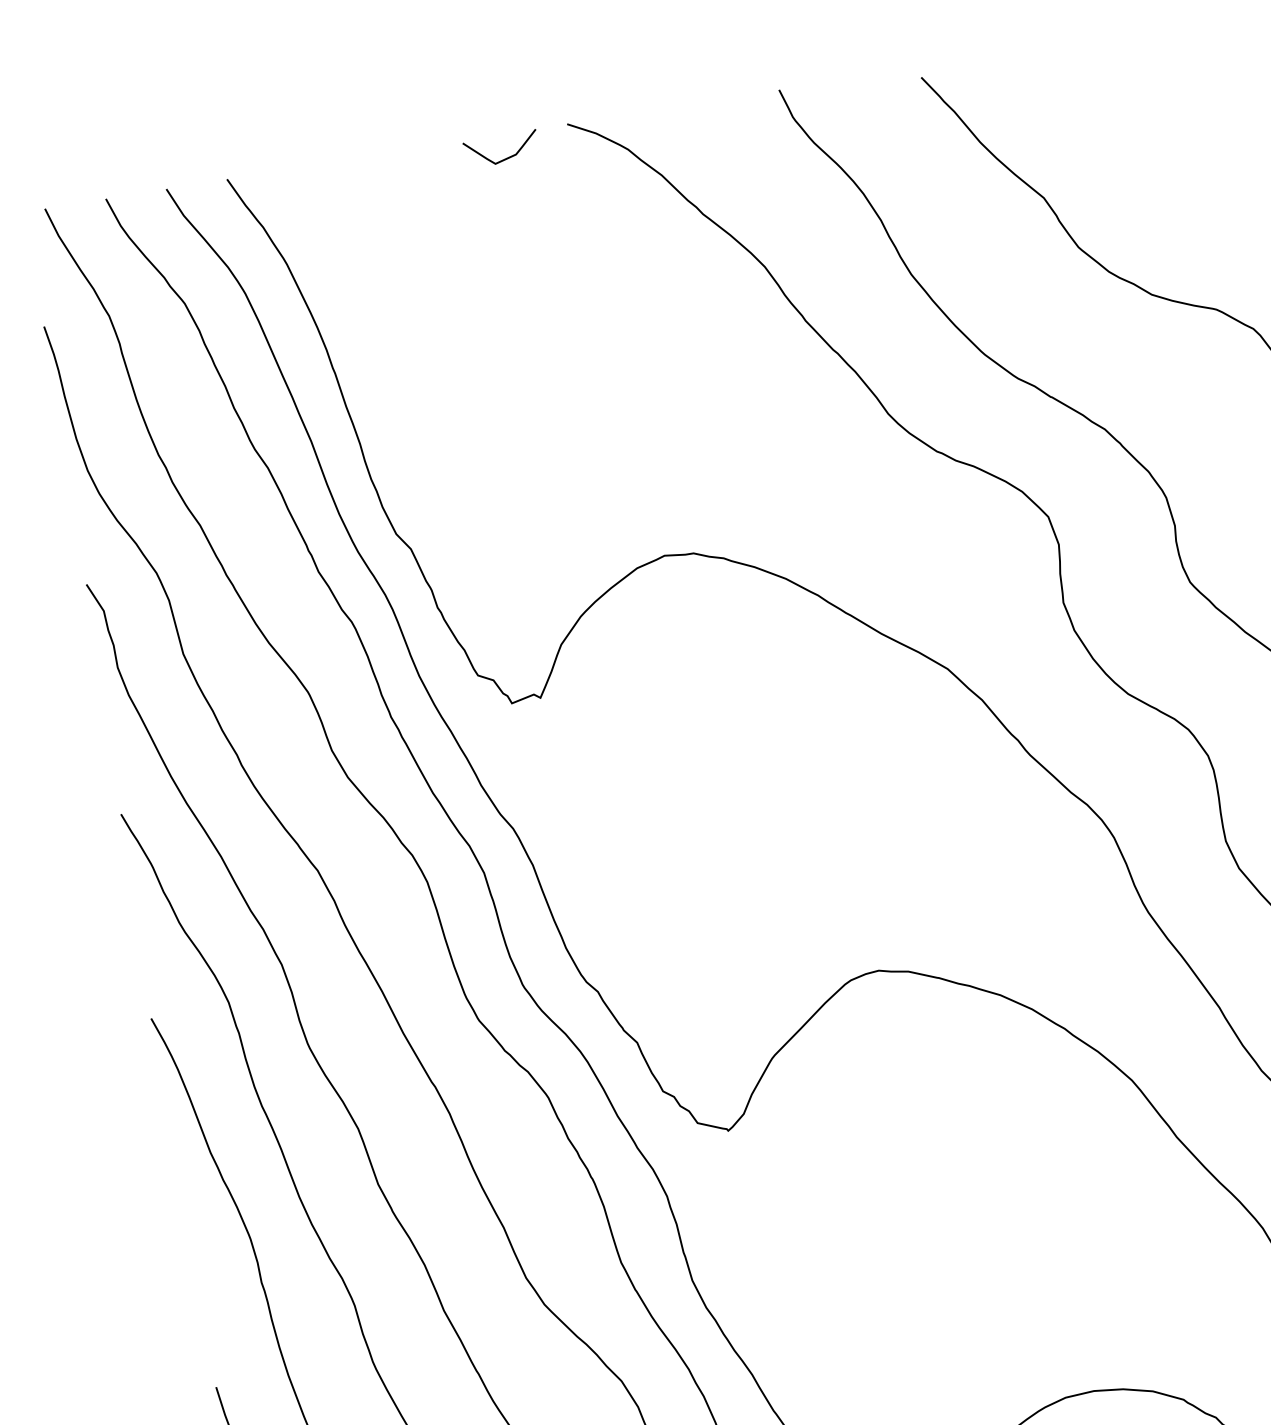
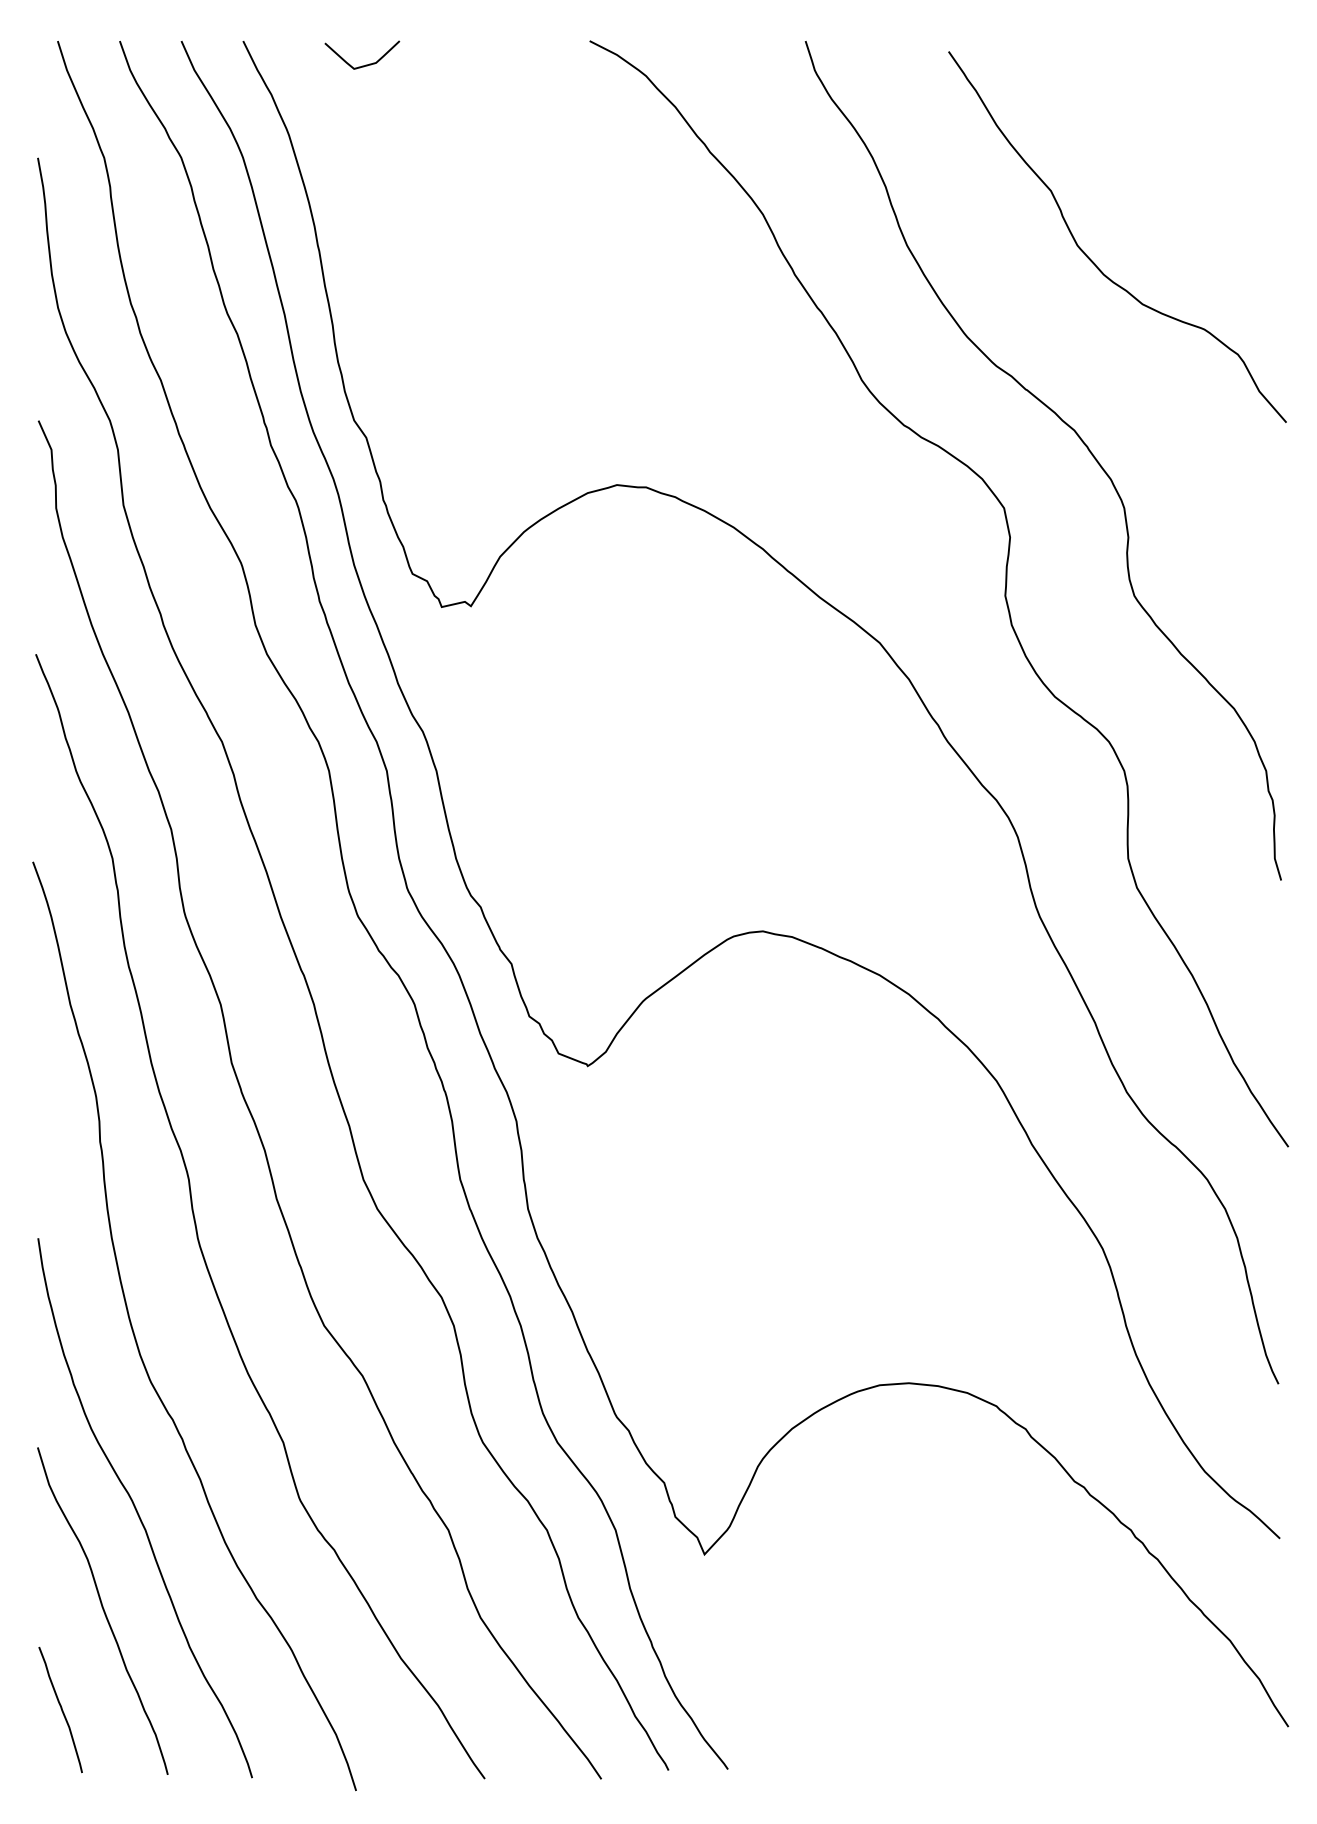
curve: (505, 157) -> (365, 64), moved

